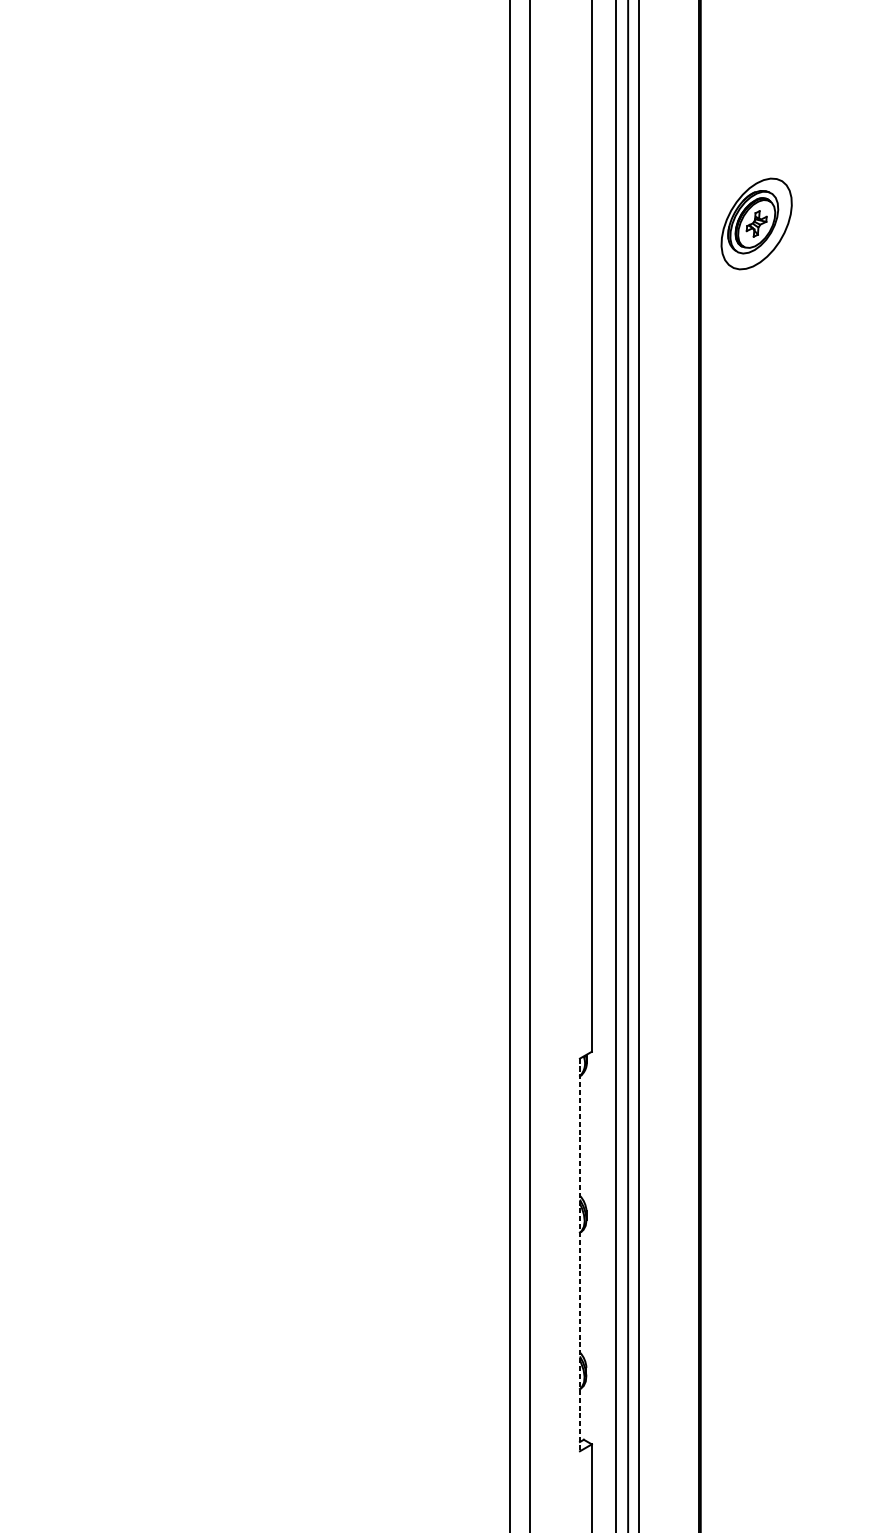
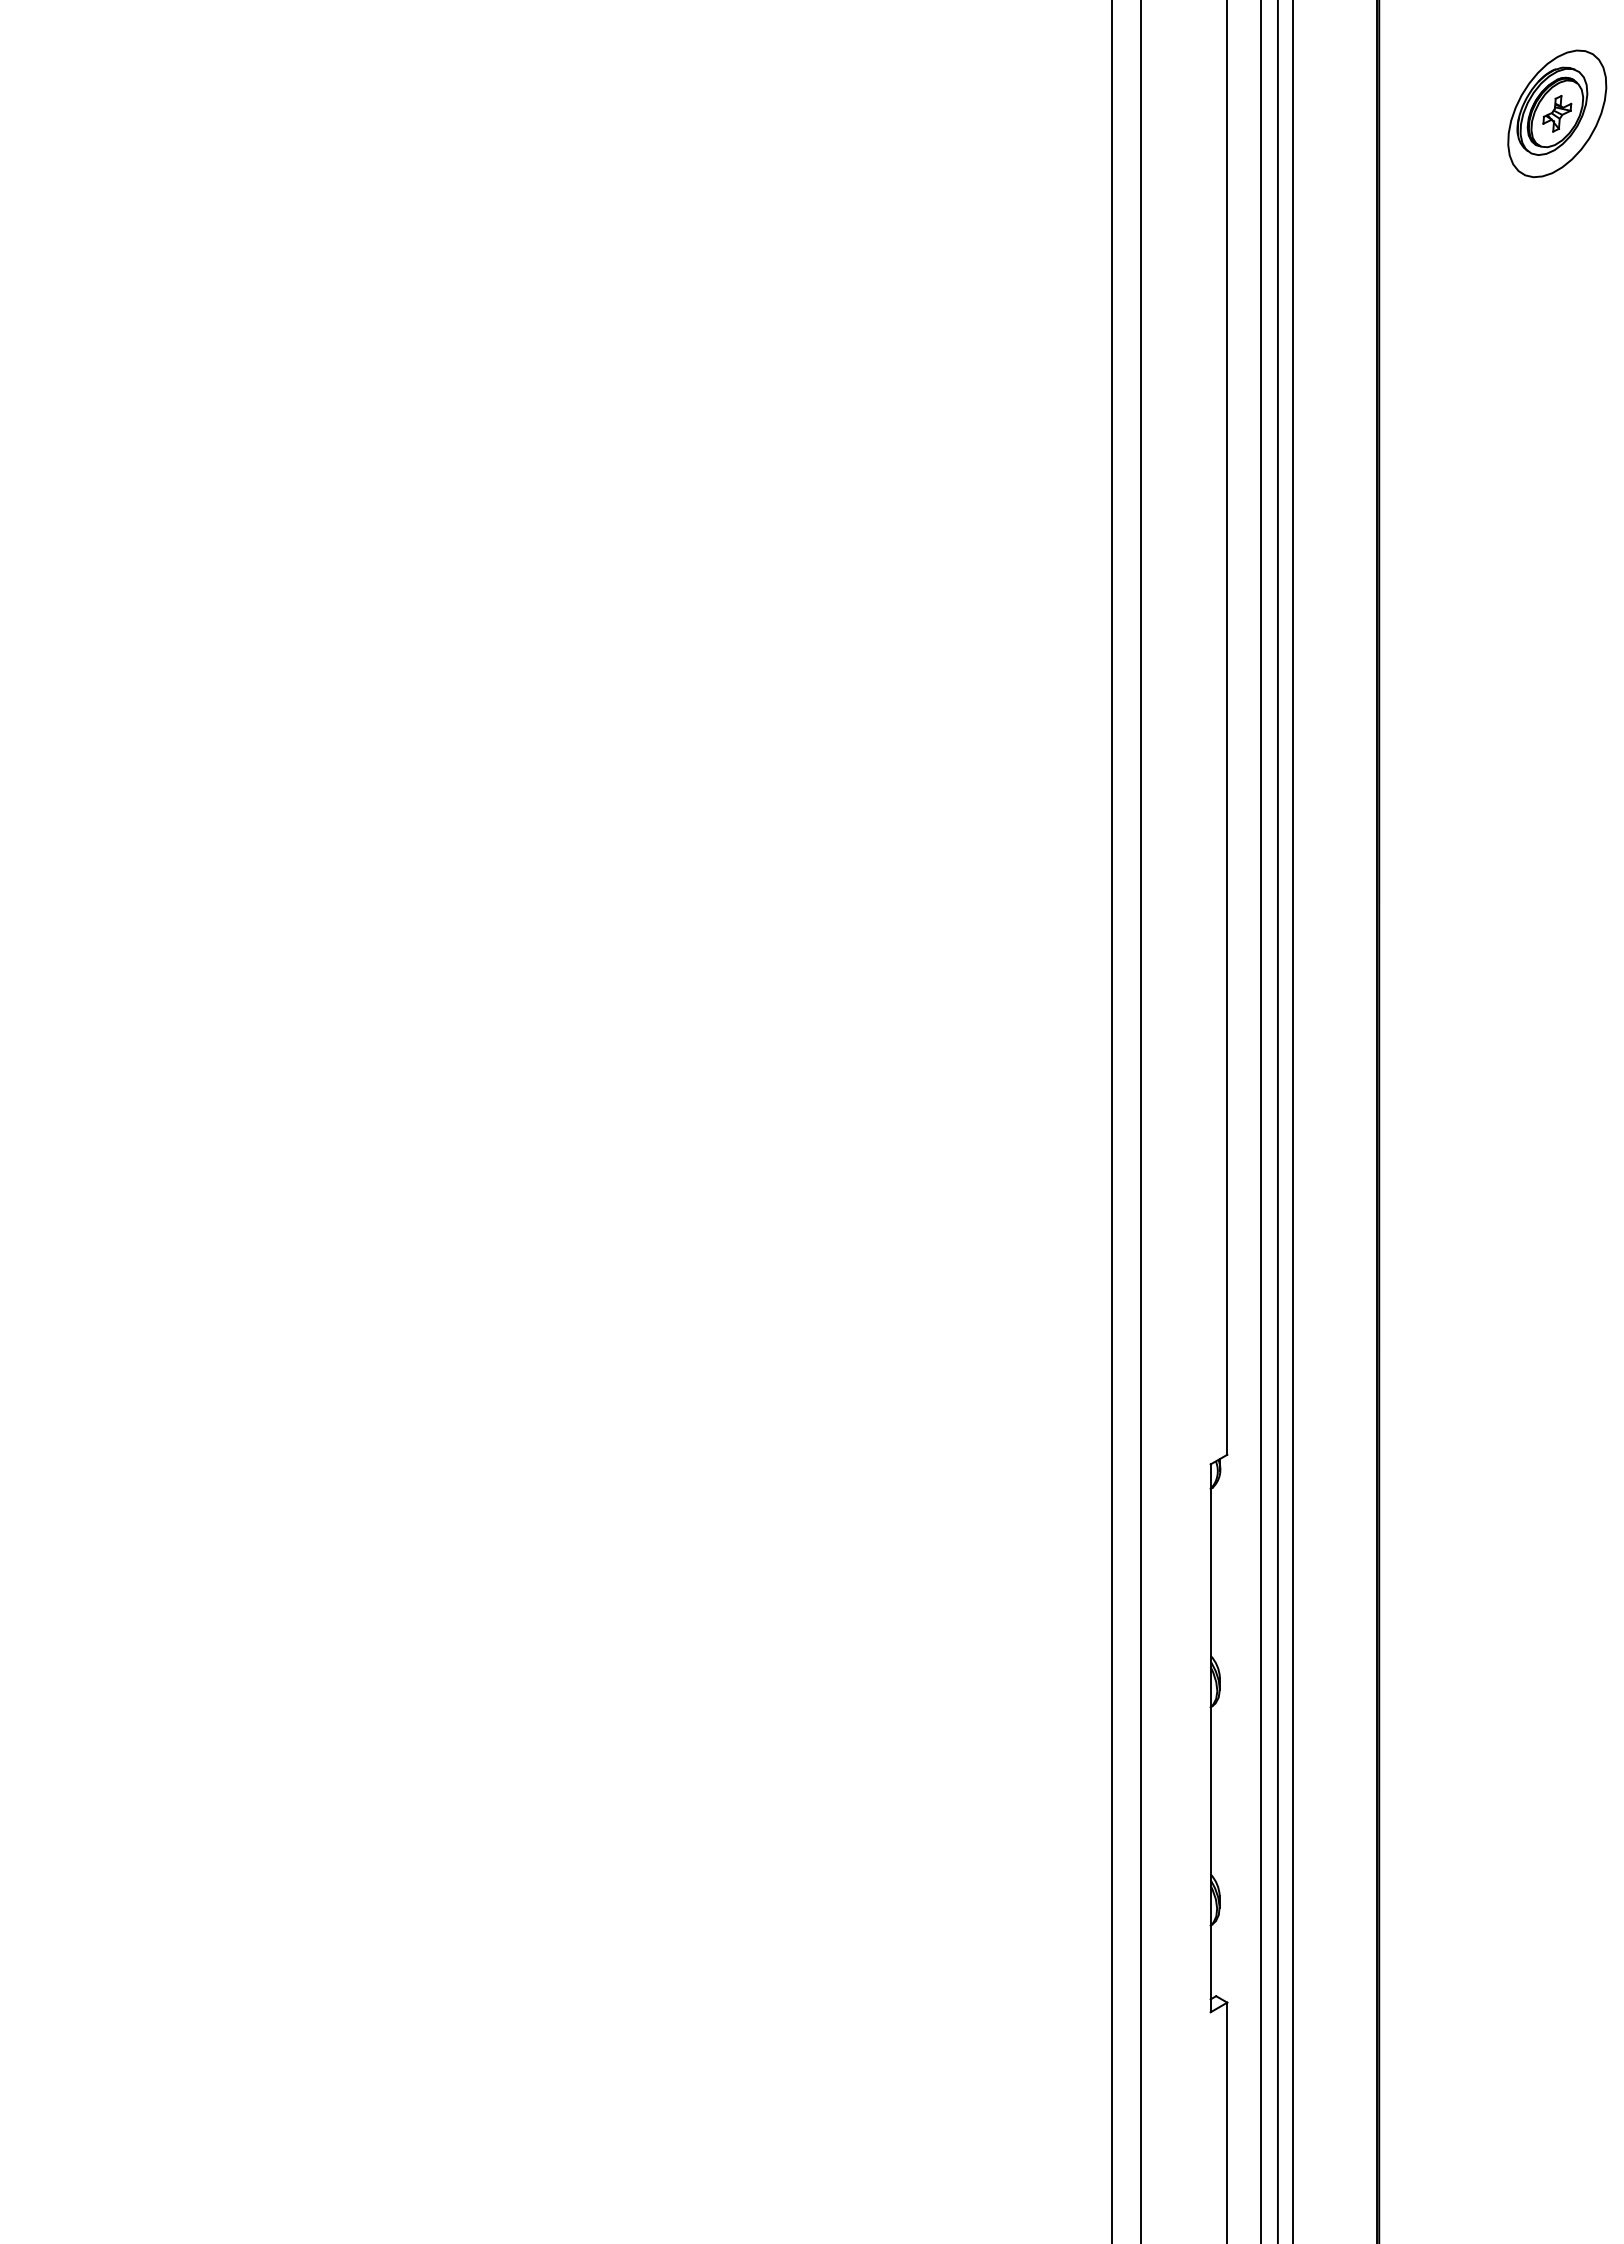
part: (756, 223) -> (1557, 113), moved
line: (579, 1255) -> (1210, 1738), dashed -> solid

